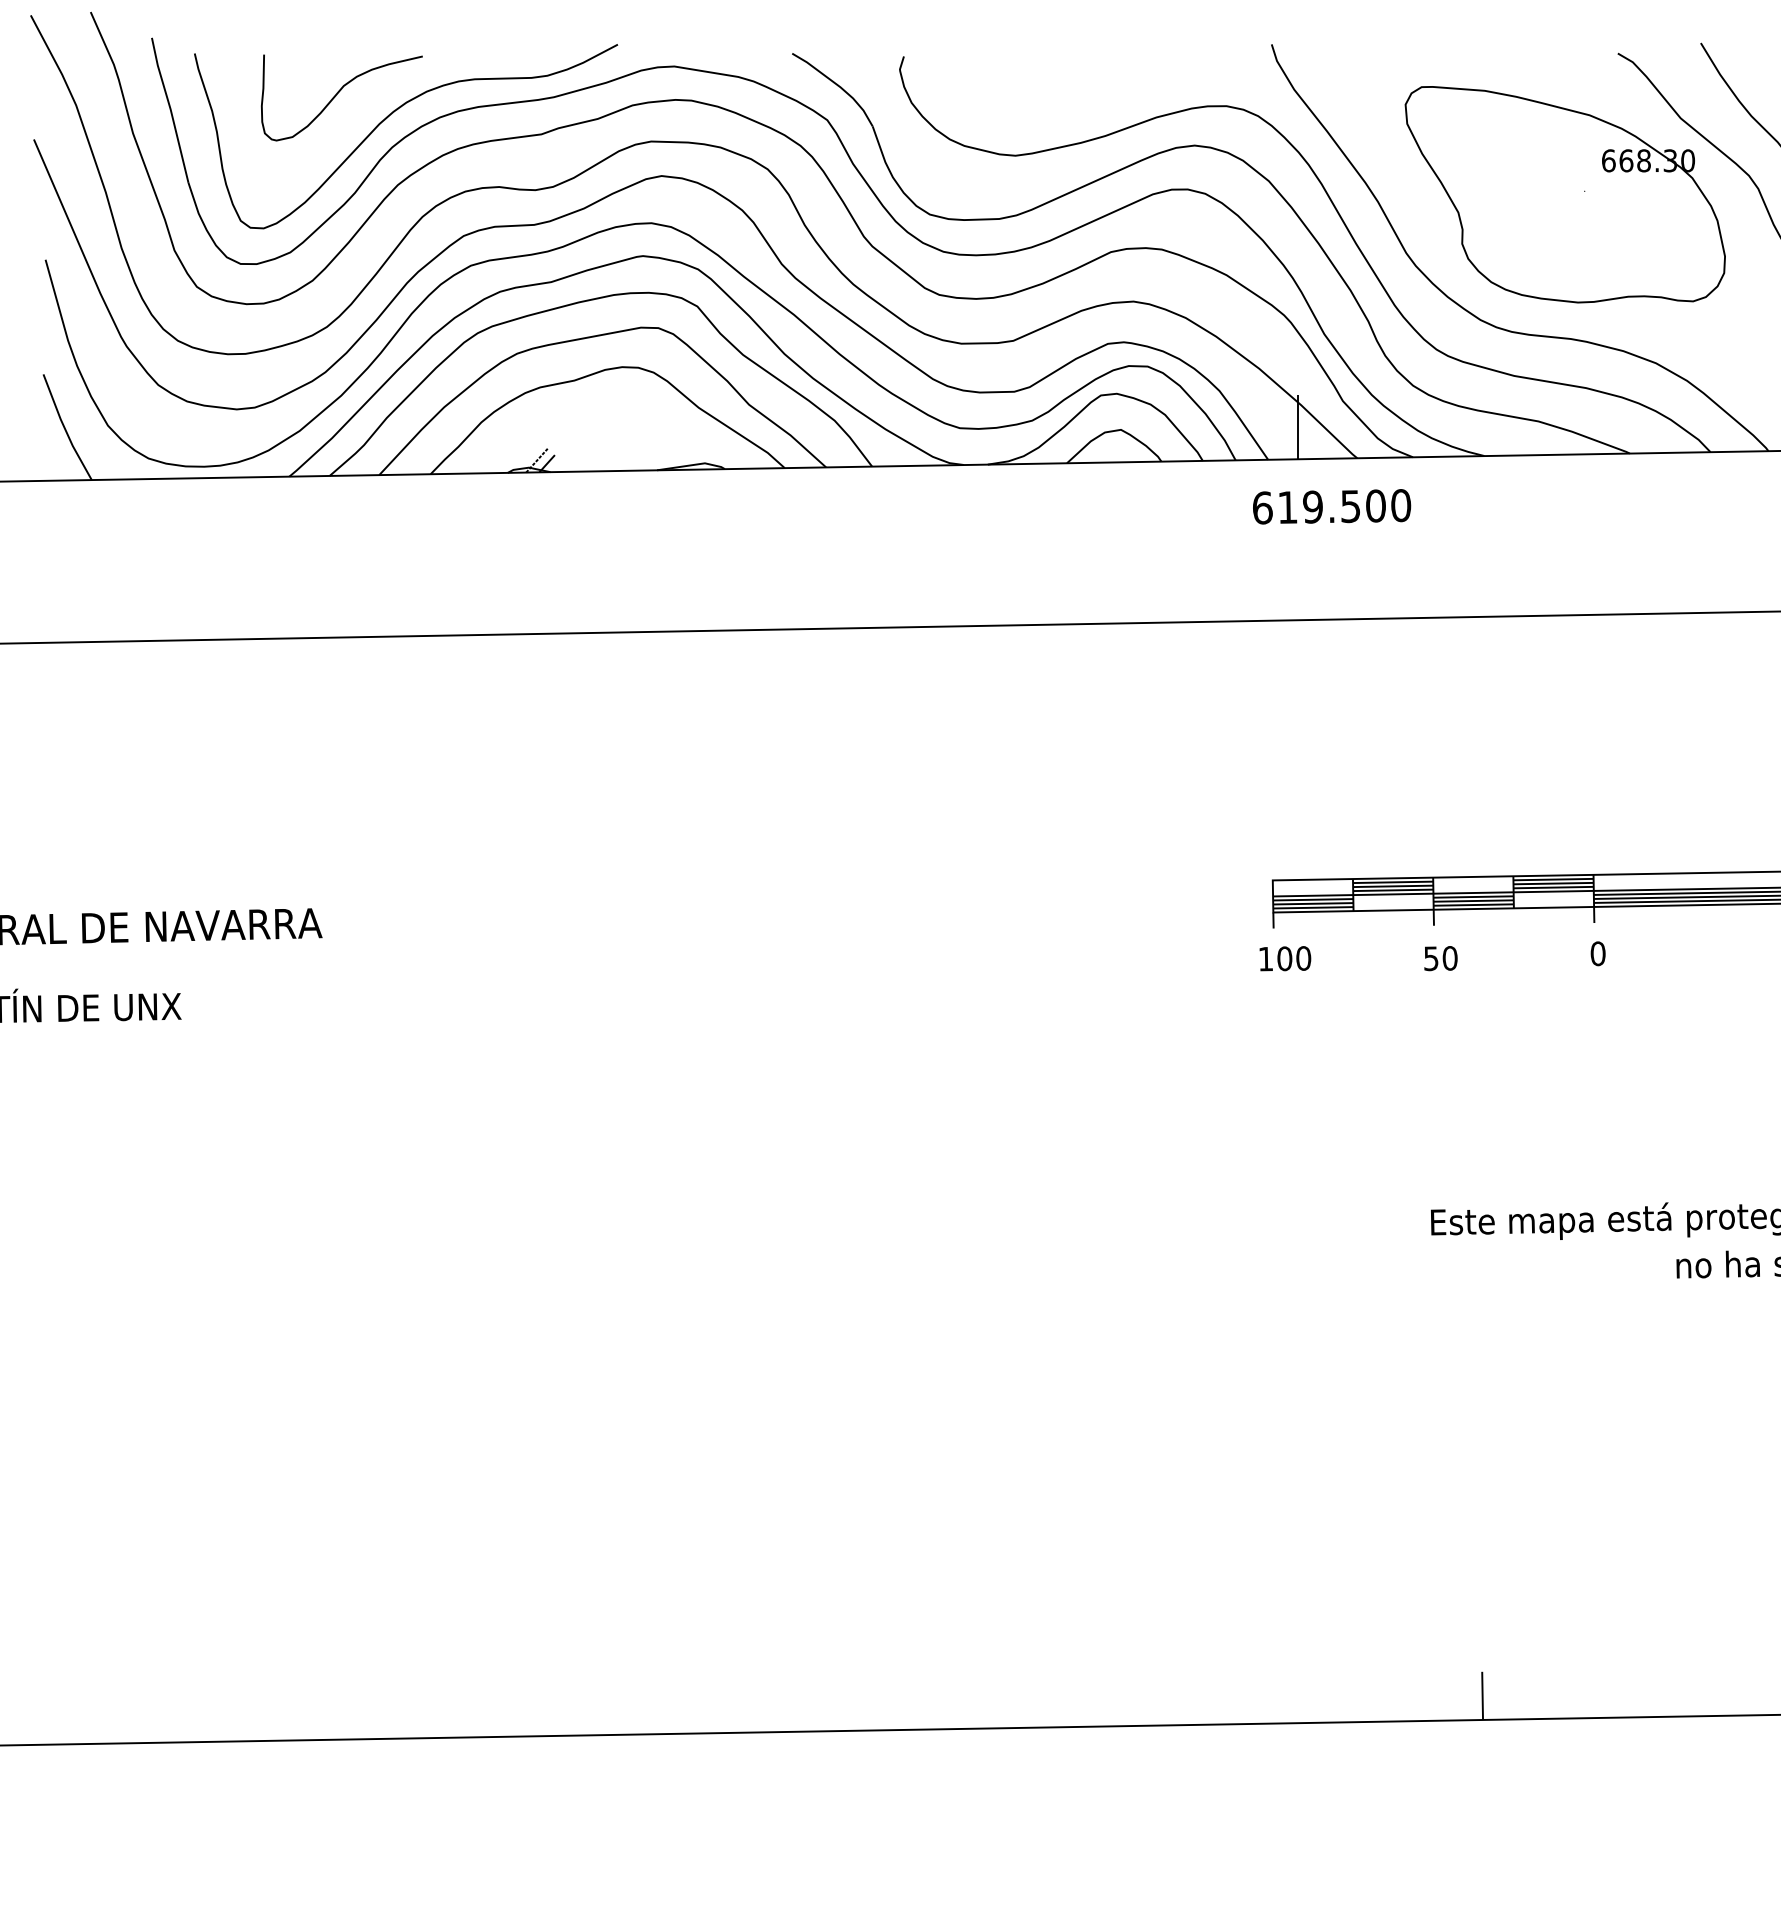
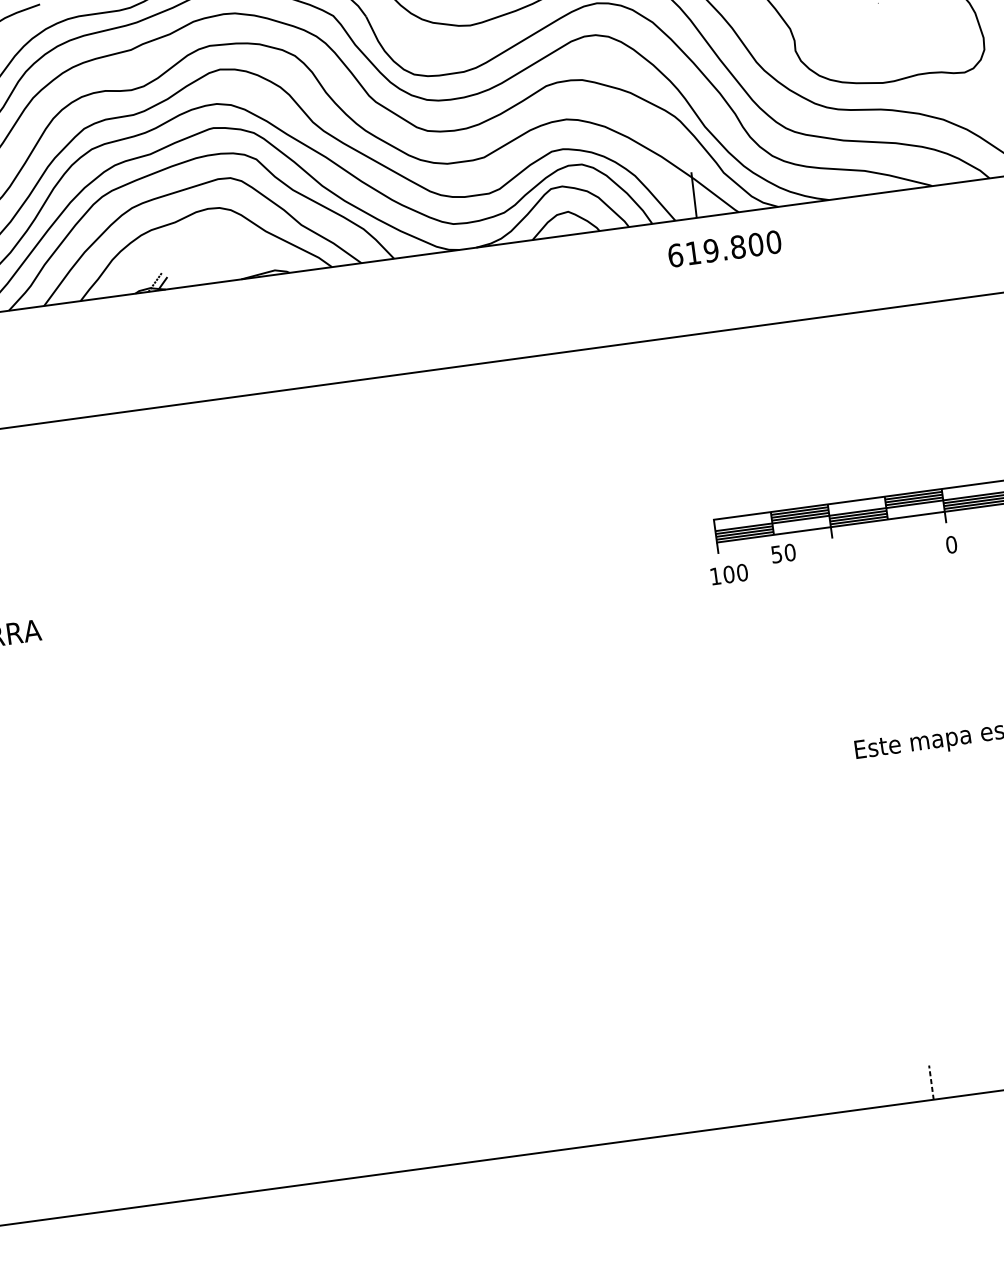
text: (1350, 506) -> (737, 247), 619.500 -> 619.800
text: (1440, 958) -> (783, 553), moved
line: (1482, 1695) -> (931, 1082), solid -> dashed

